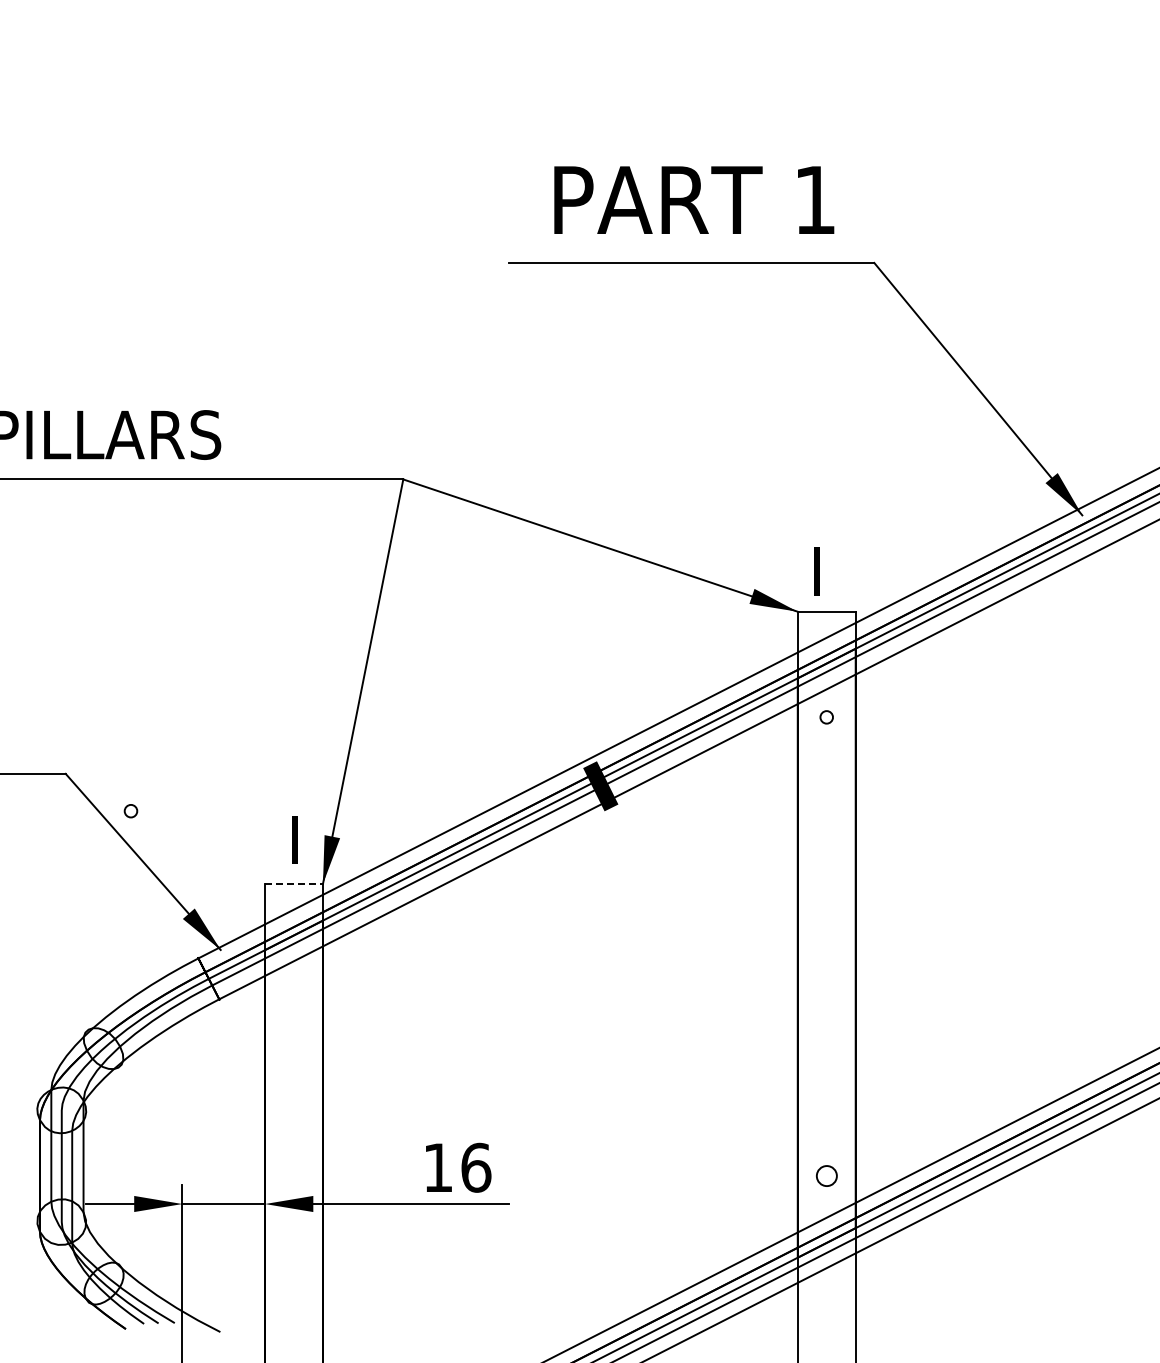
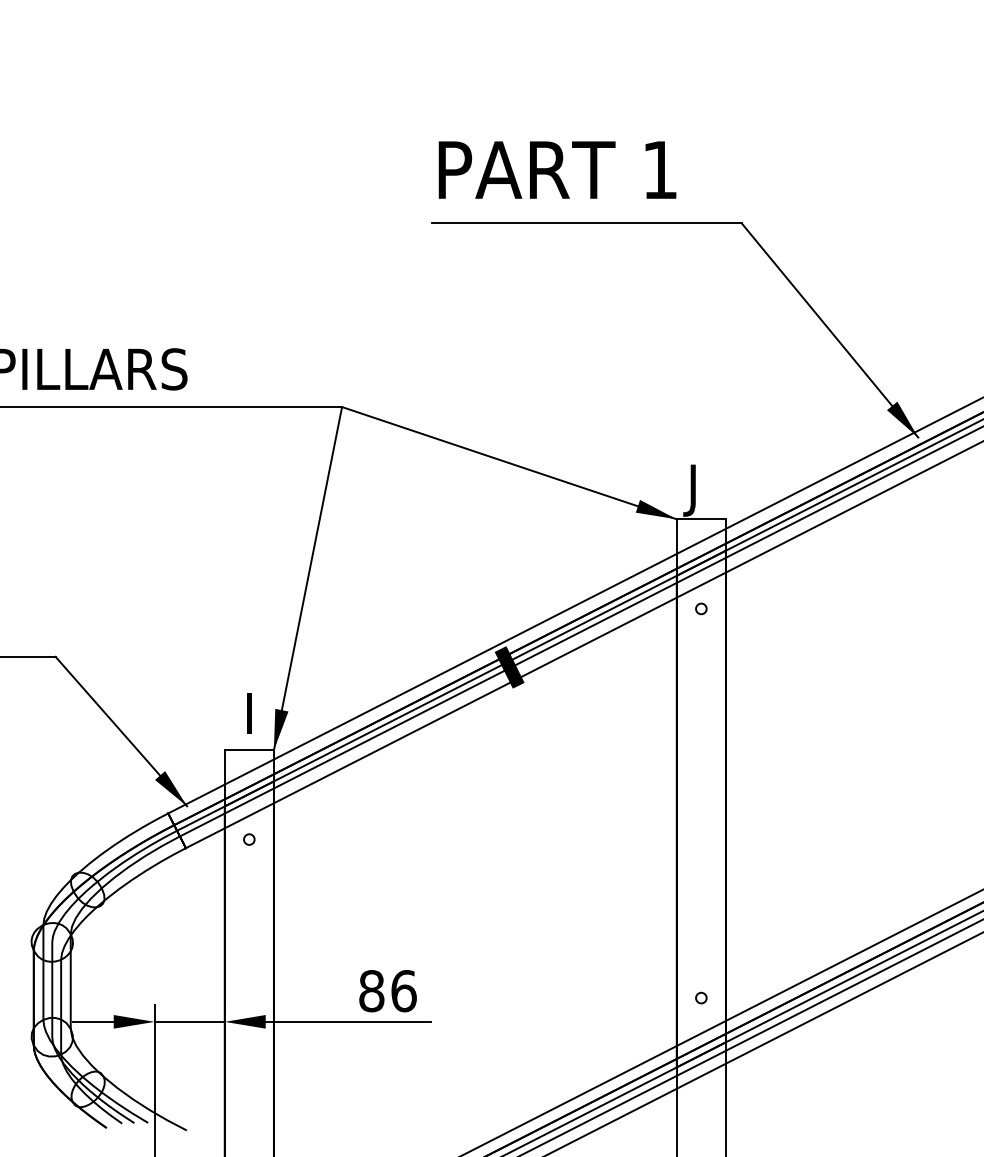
text: (694, 199) -> (557, 169), moved
text: (812, 577) -> (689, 490), I -> J
circle: (130, 811) -> (248, 839), moved
line: (294, 884) -> (249, 750), dashed -> solid
text: (438, 1167) -> (371, 990), 16 -> 86
circle: (826, 1175) -> (701, 997), size x0.62

